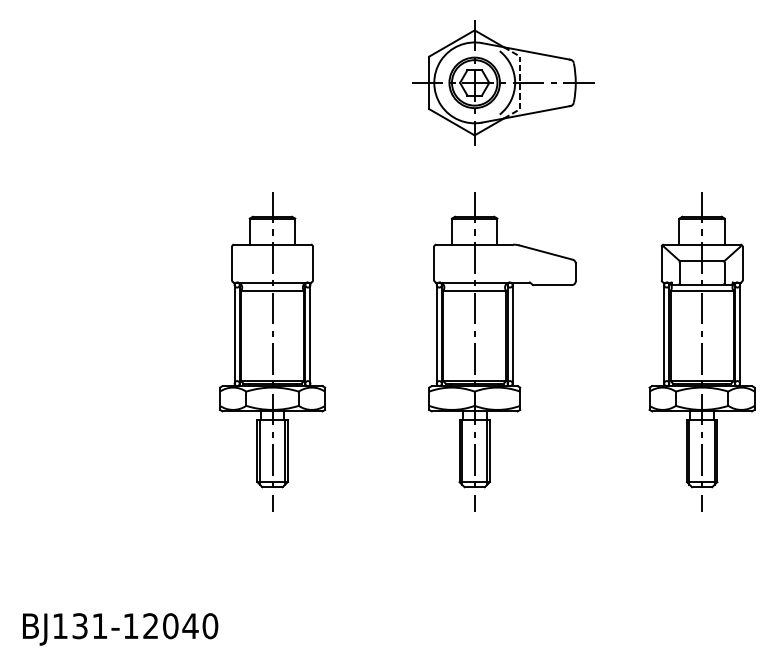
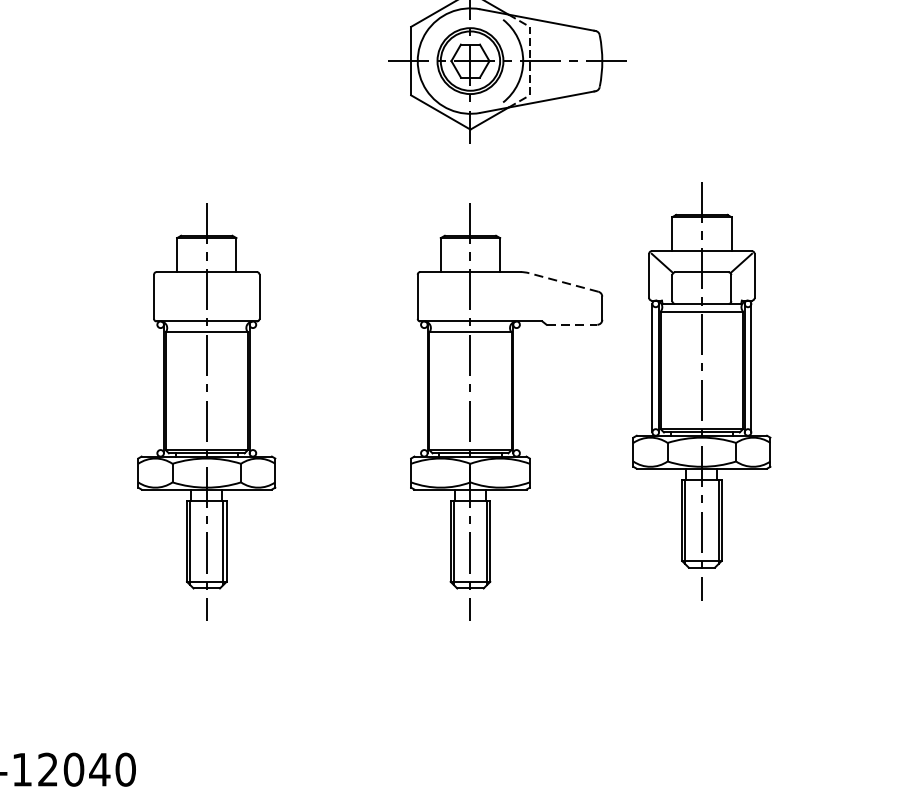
line: (546, 252) -> (564, 282), solid -> dashed
line: (553, 285) -> (573, 325), solid -> dashed
line: (234, 334) -> (157, 389), removed
line: (310, 334) -> (256, 389), removed
line: (436, 334) -> (420, 389), removed
line: (512, 334) -> (519, 389), removed
part: (701, 351) -> (701, 390), moved

